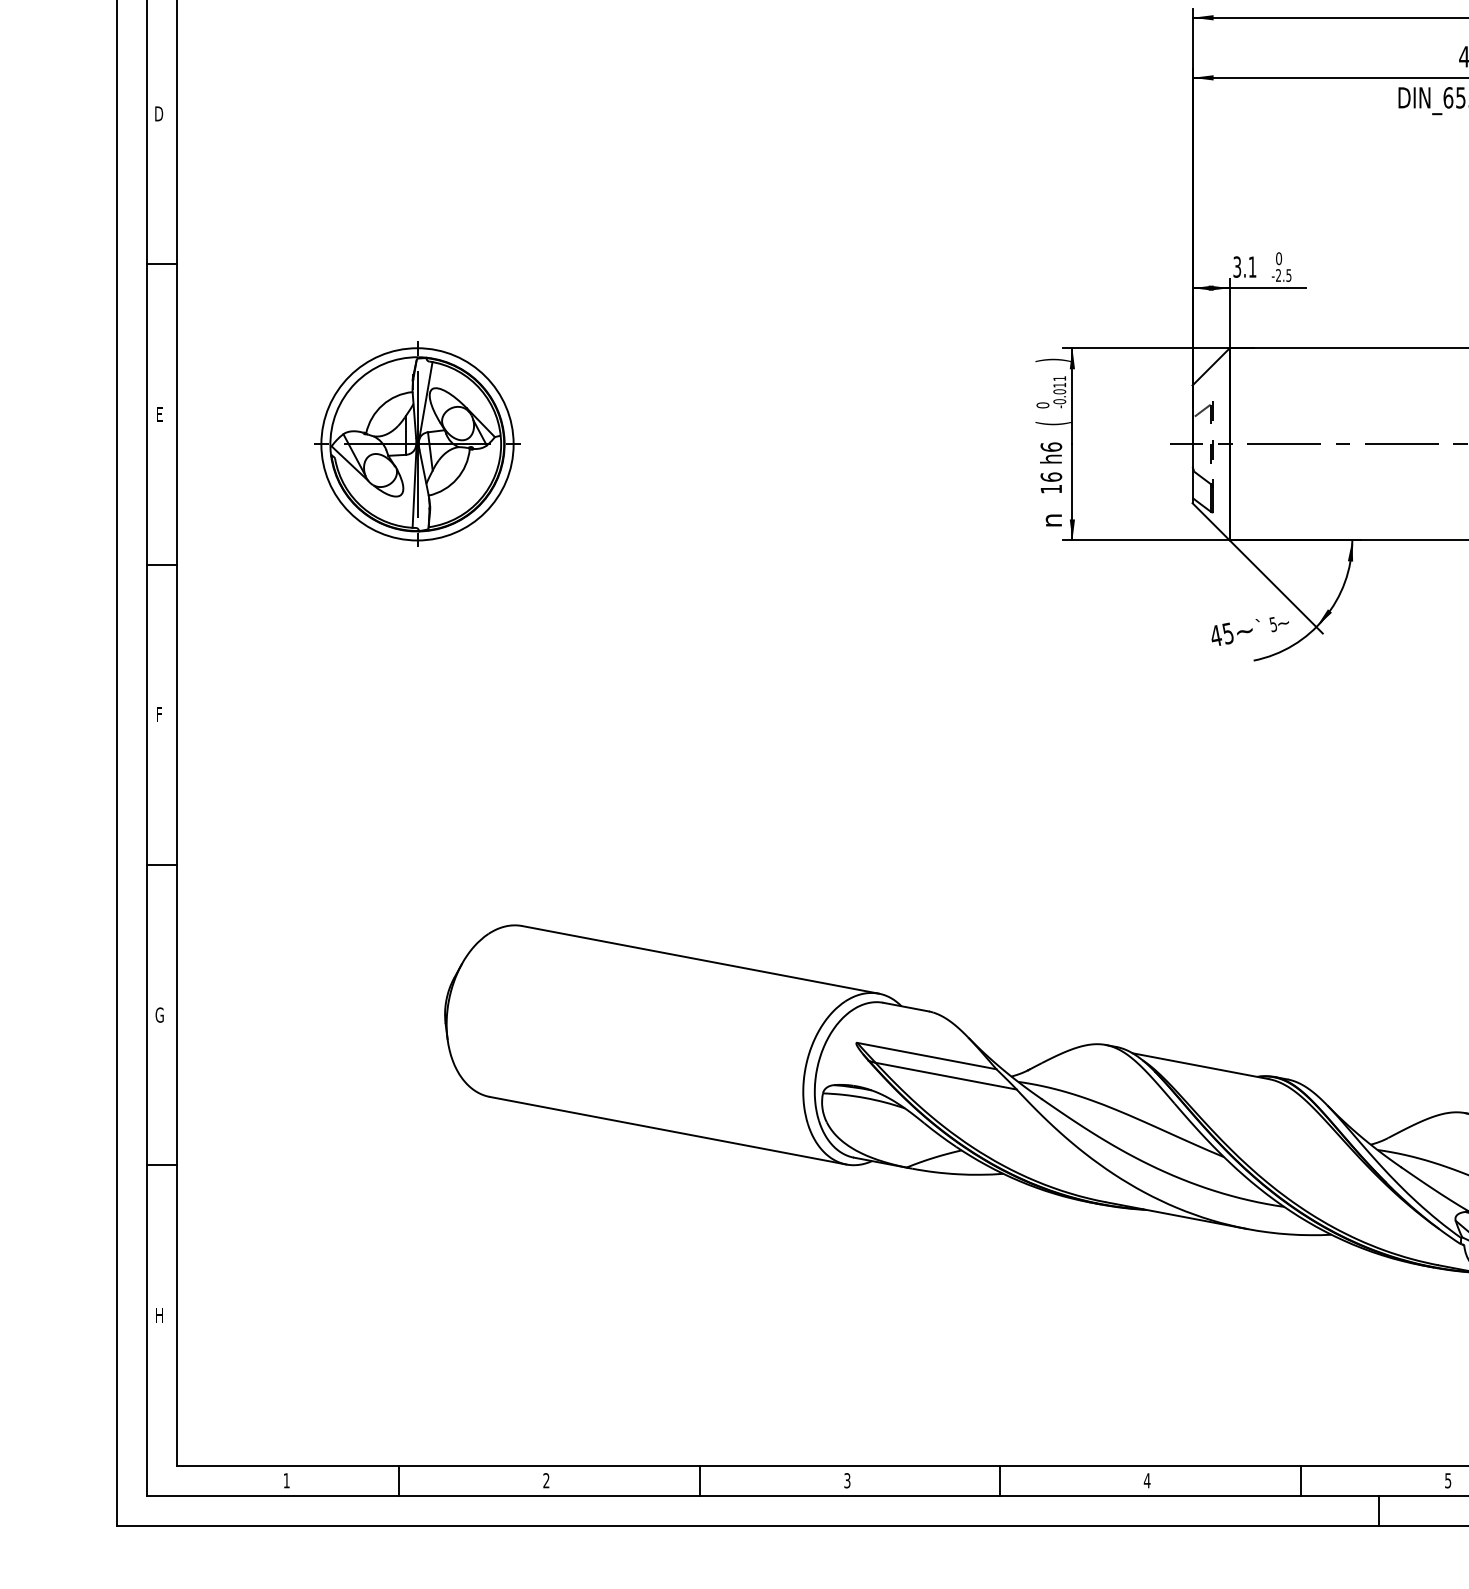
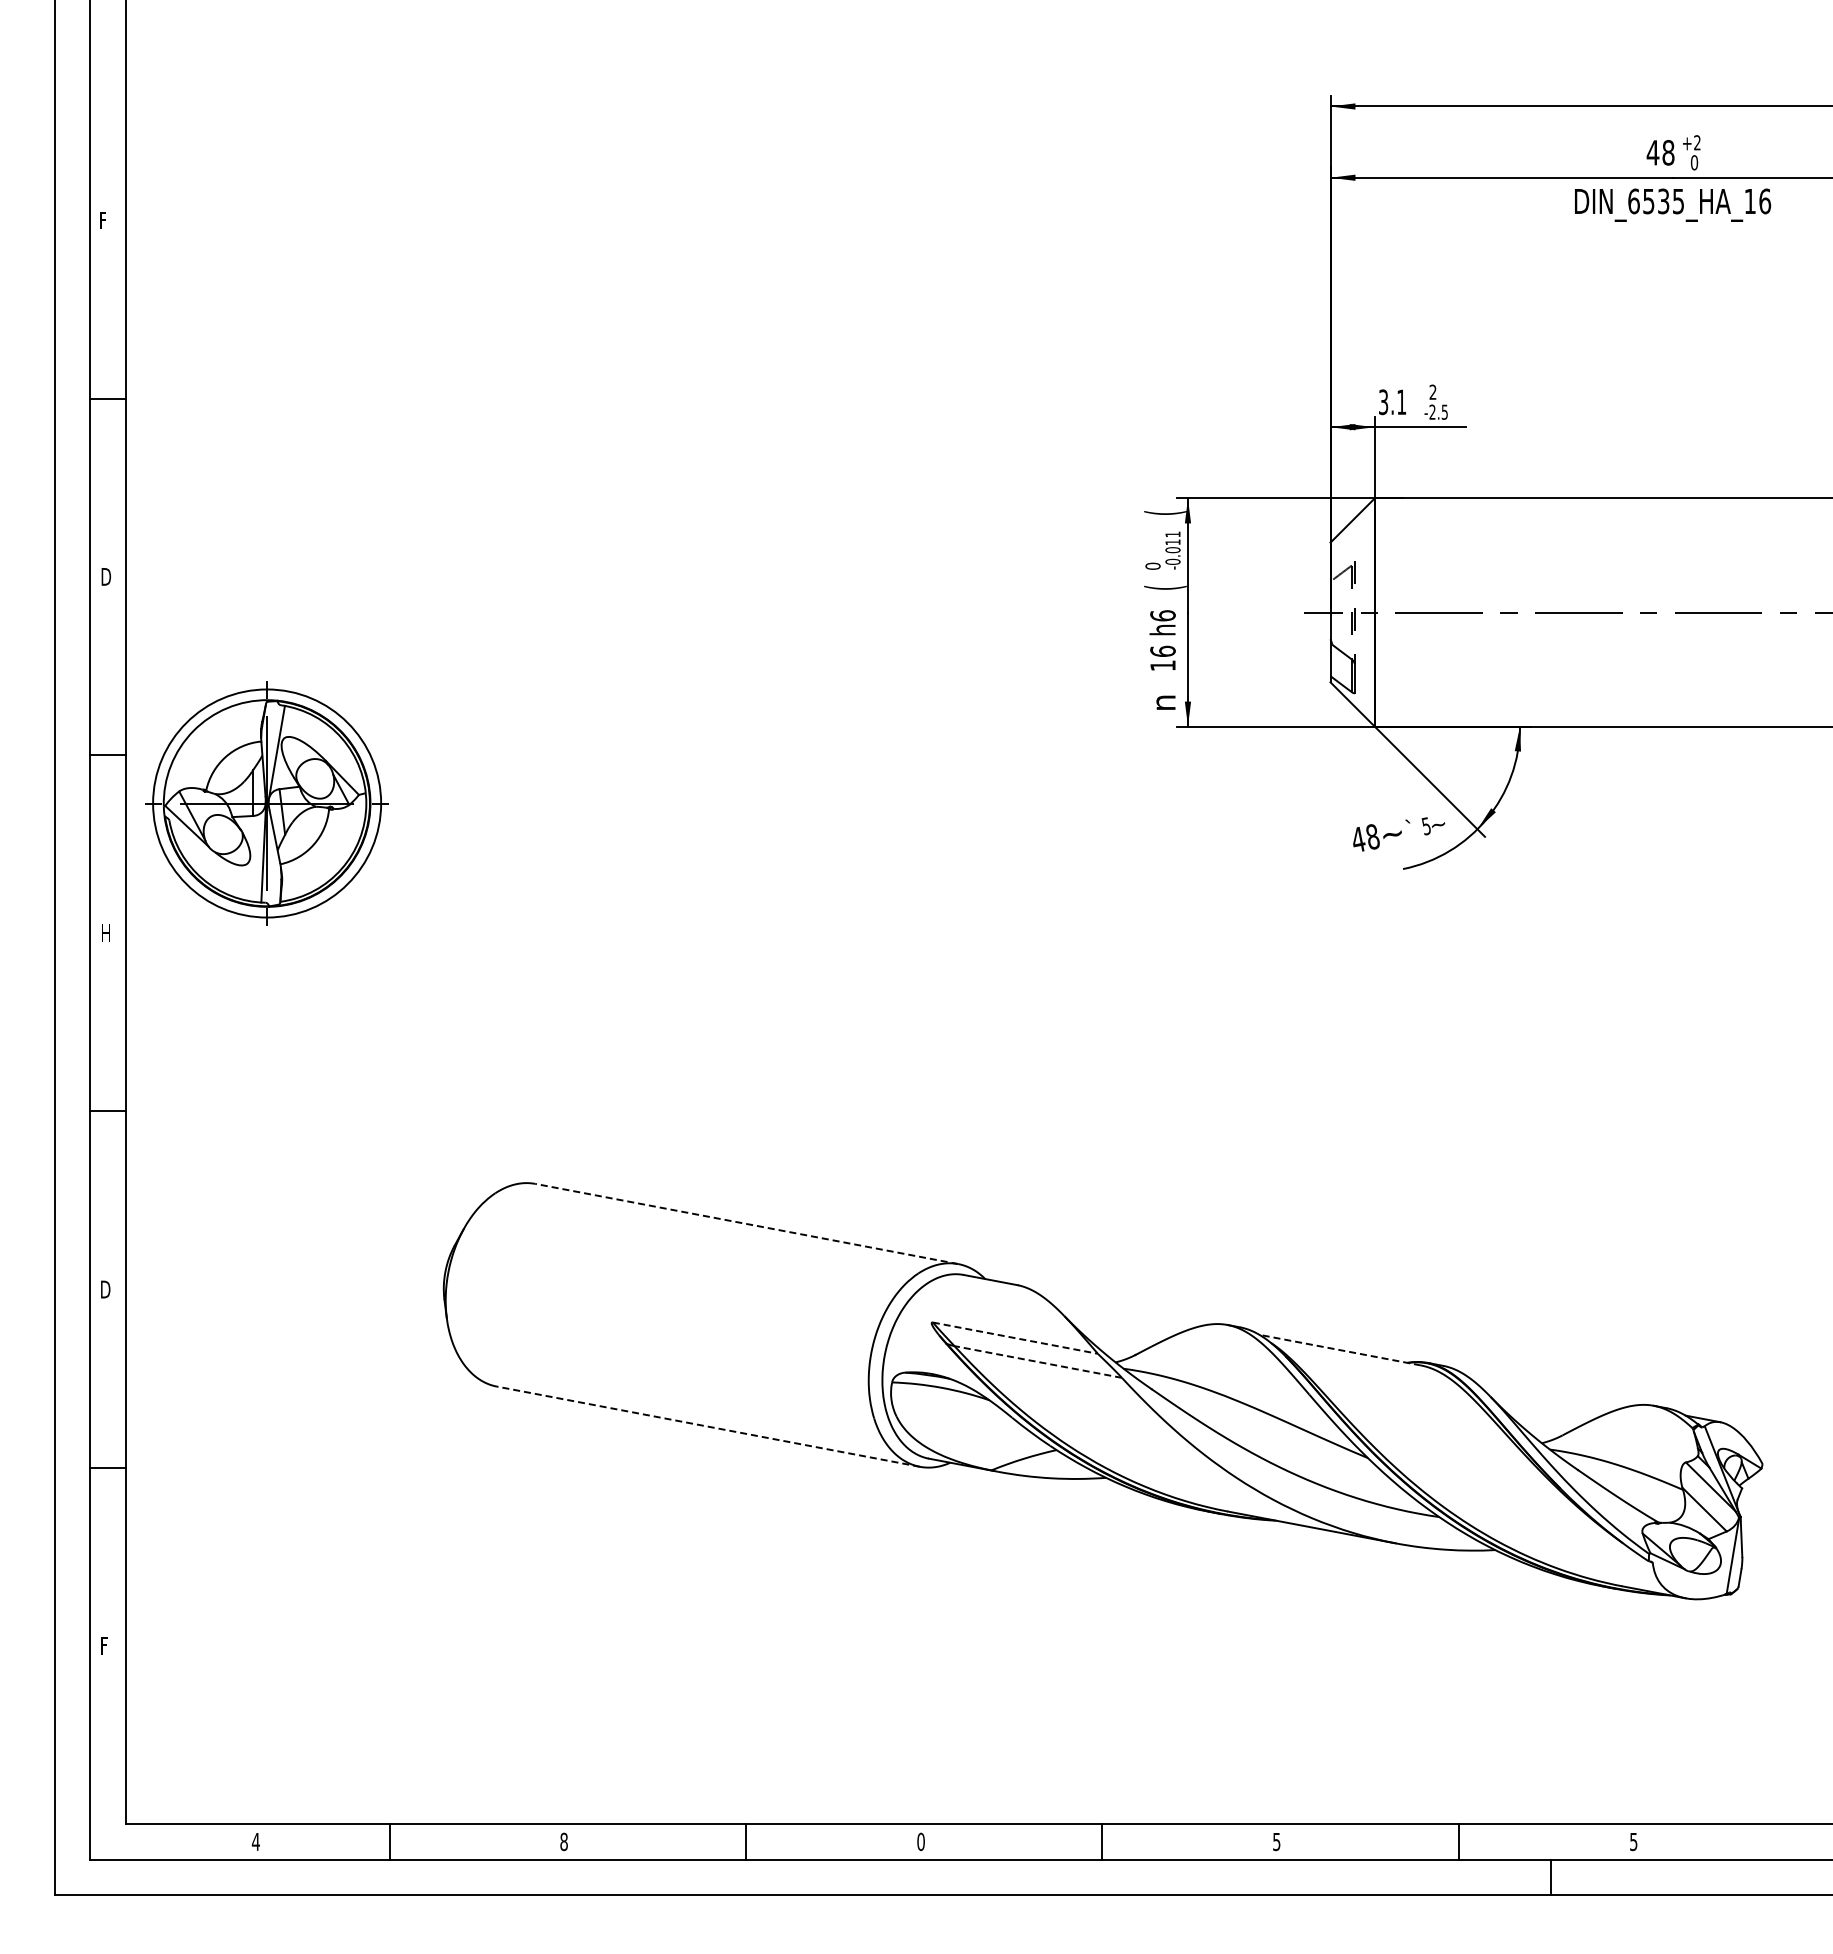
text: (159, 113) -> (104, 220), D -> F
text: (1278, 258) -> (1432, 391), 0 -> 2
text: (1053, 360) -> (1165, 512), ) -> (
text: (160, 414) -> (106, 576), E -> D
part: (416, 444) -> (266, 803), moved
text: (1227, 633) -> (1372, 836), 45 -> 48
text: (160, 714) -> (106, 932), F -> H
line: (700, 959) -> (746, 1223), solid -> dashed
text: (159, 1015) -> (105, 1289), G -> D
line: (926, 1056) -> (1015, 1338), solid -> dashed
line: (1200, 1066) -> (1339, 1350), solid -> dashed
line: (945, 1075) -> (1037, 1361), solid -> dashed
line: (667, 1130) -> (707, 1426), solid -> dashed
text: (160, 1315) -> (106, 1645), H -> F
text: (286, 1480) -> (255, 1841), 1 -> 4
text: (545, 1480) -> (563, 1841), 2 -> 8
text: (846, 1480) -> (920, 1841), 3 -> 0
text: (1147, 1481) -> (1276, 1842), 4 -> 5

